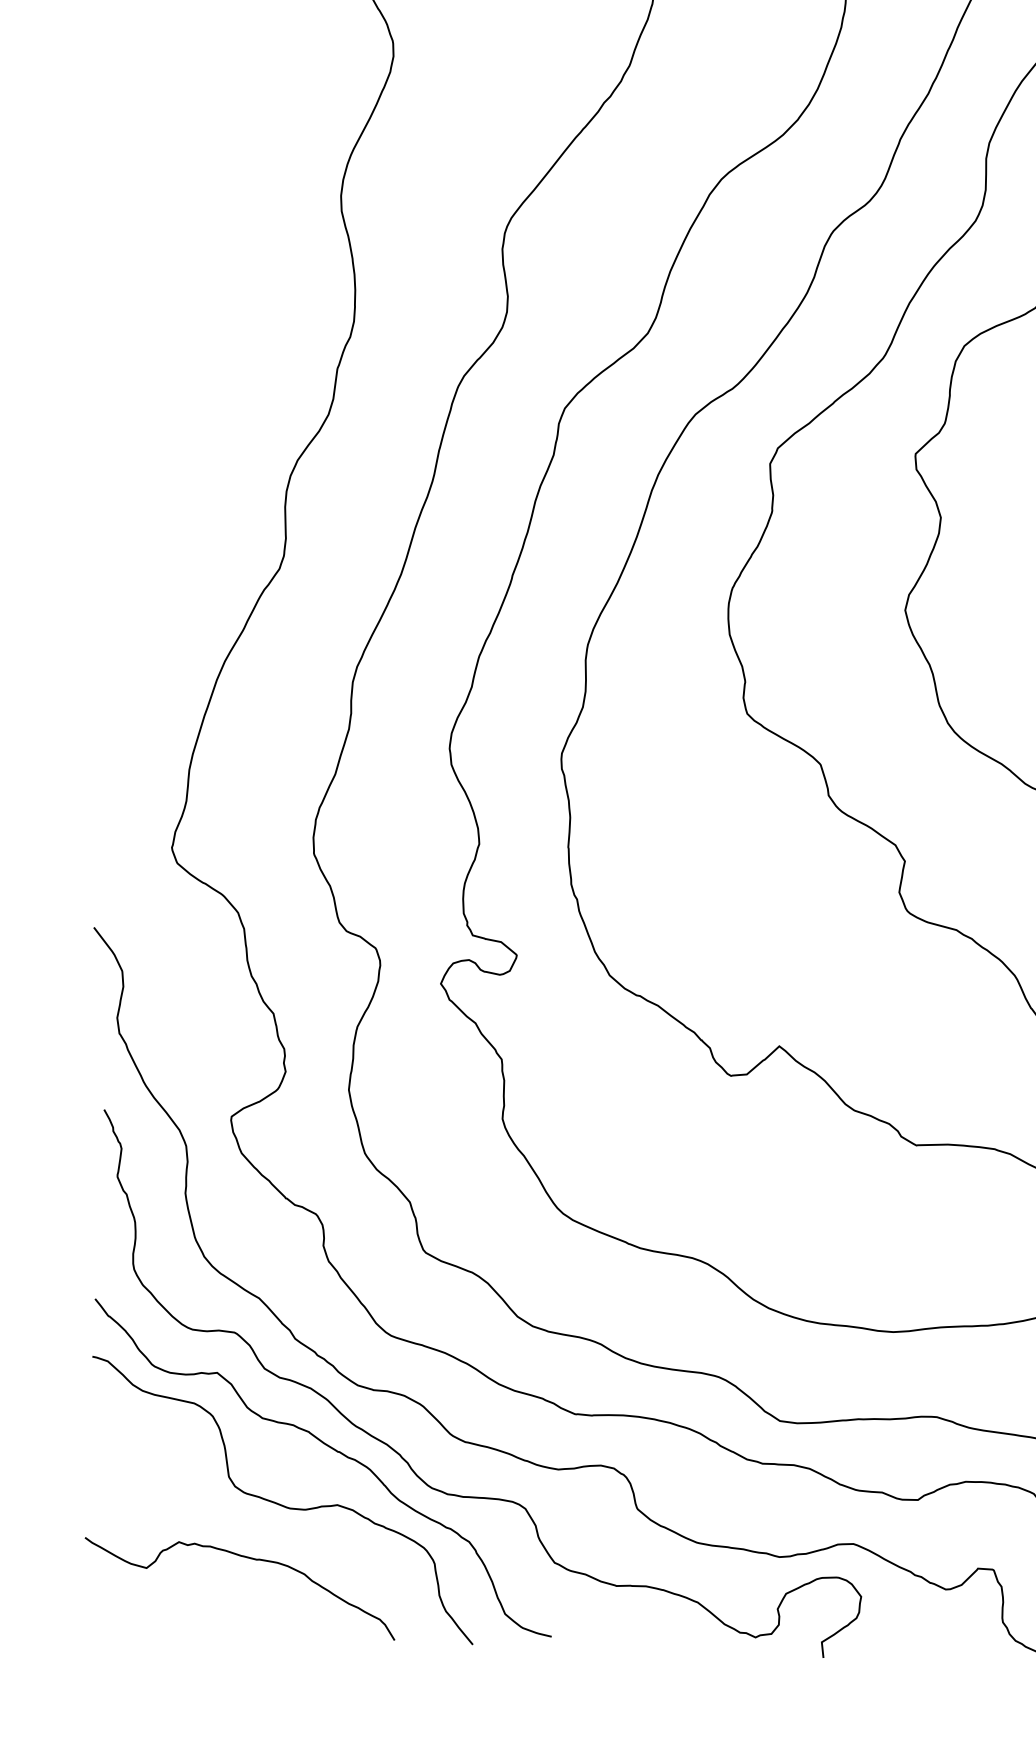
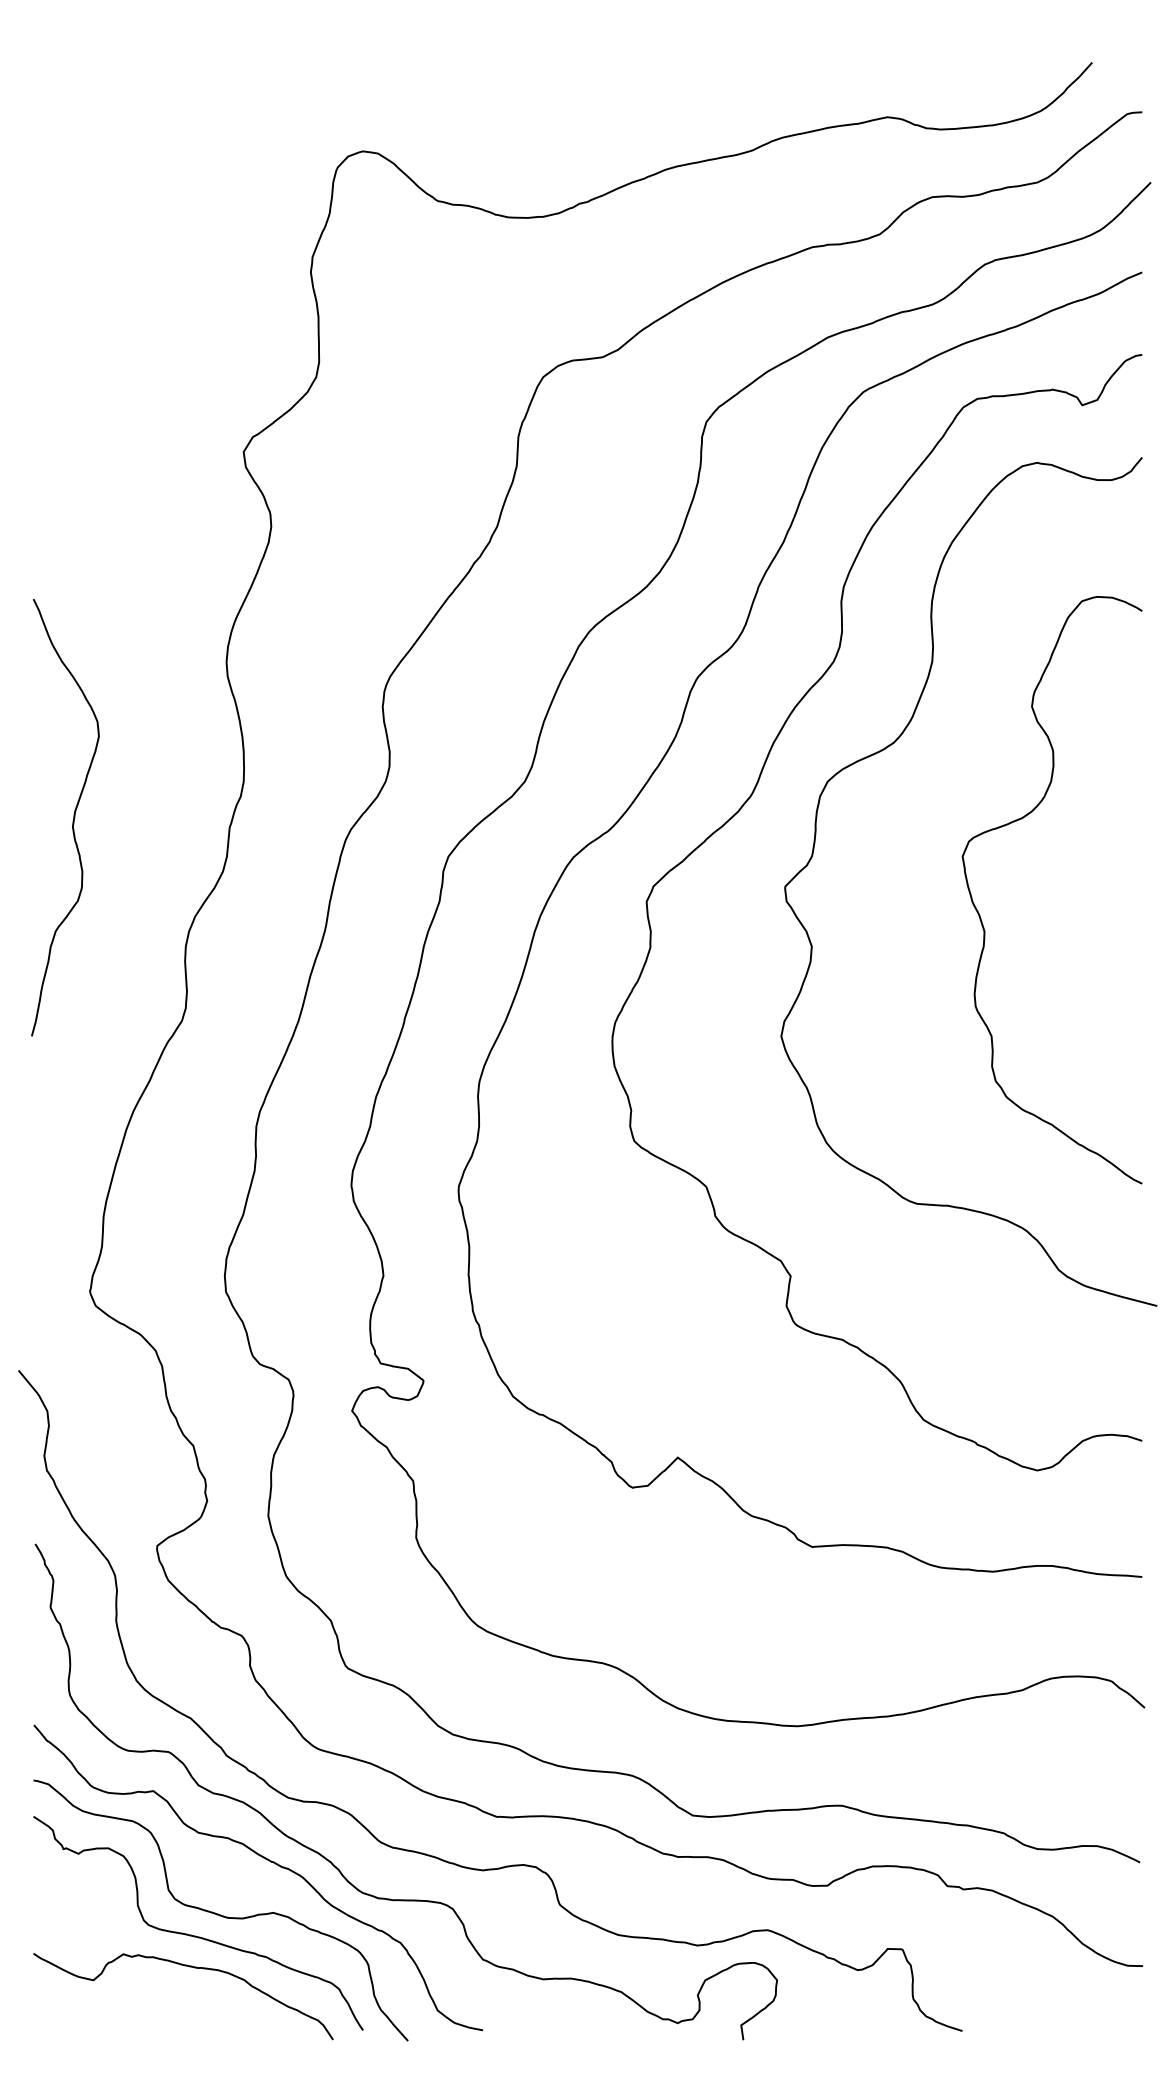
curve: (173, 354) -> (72, 820), added
curve: (255, 1525) -> (195, 1935), added

